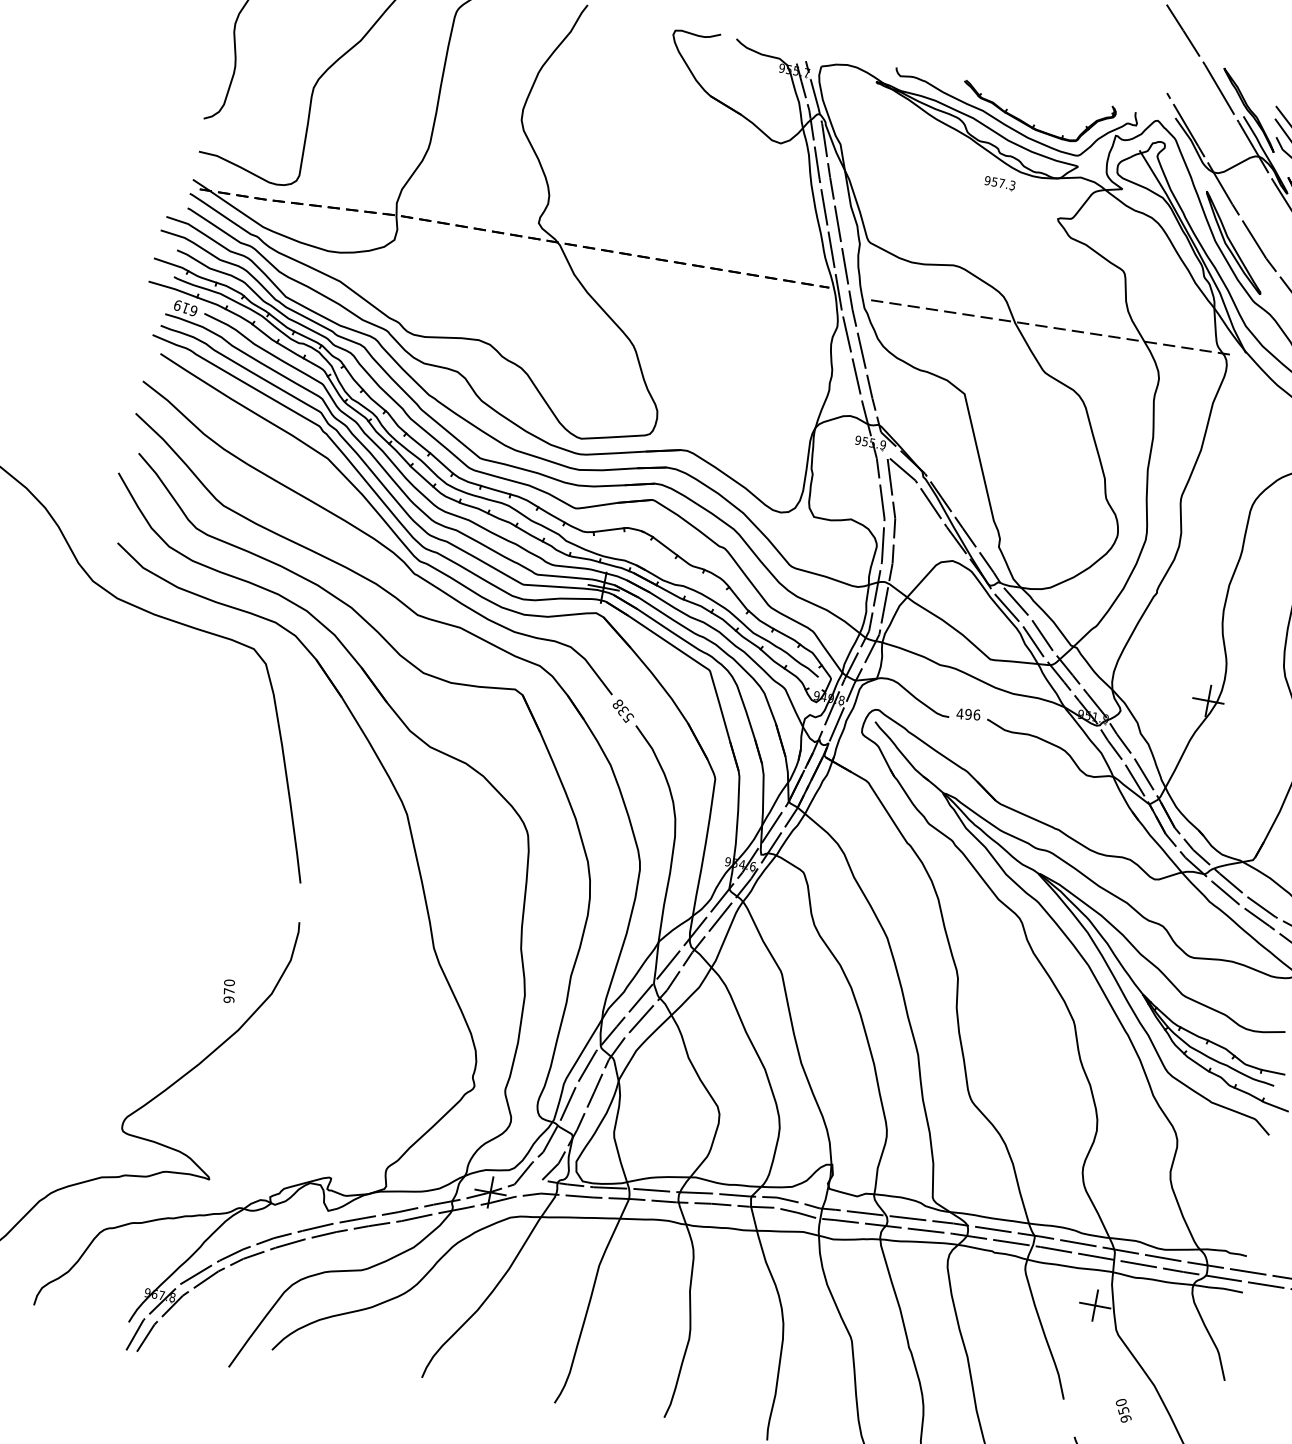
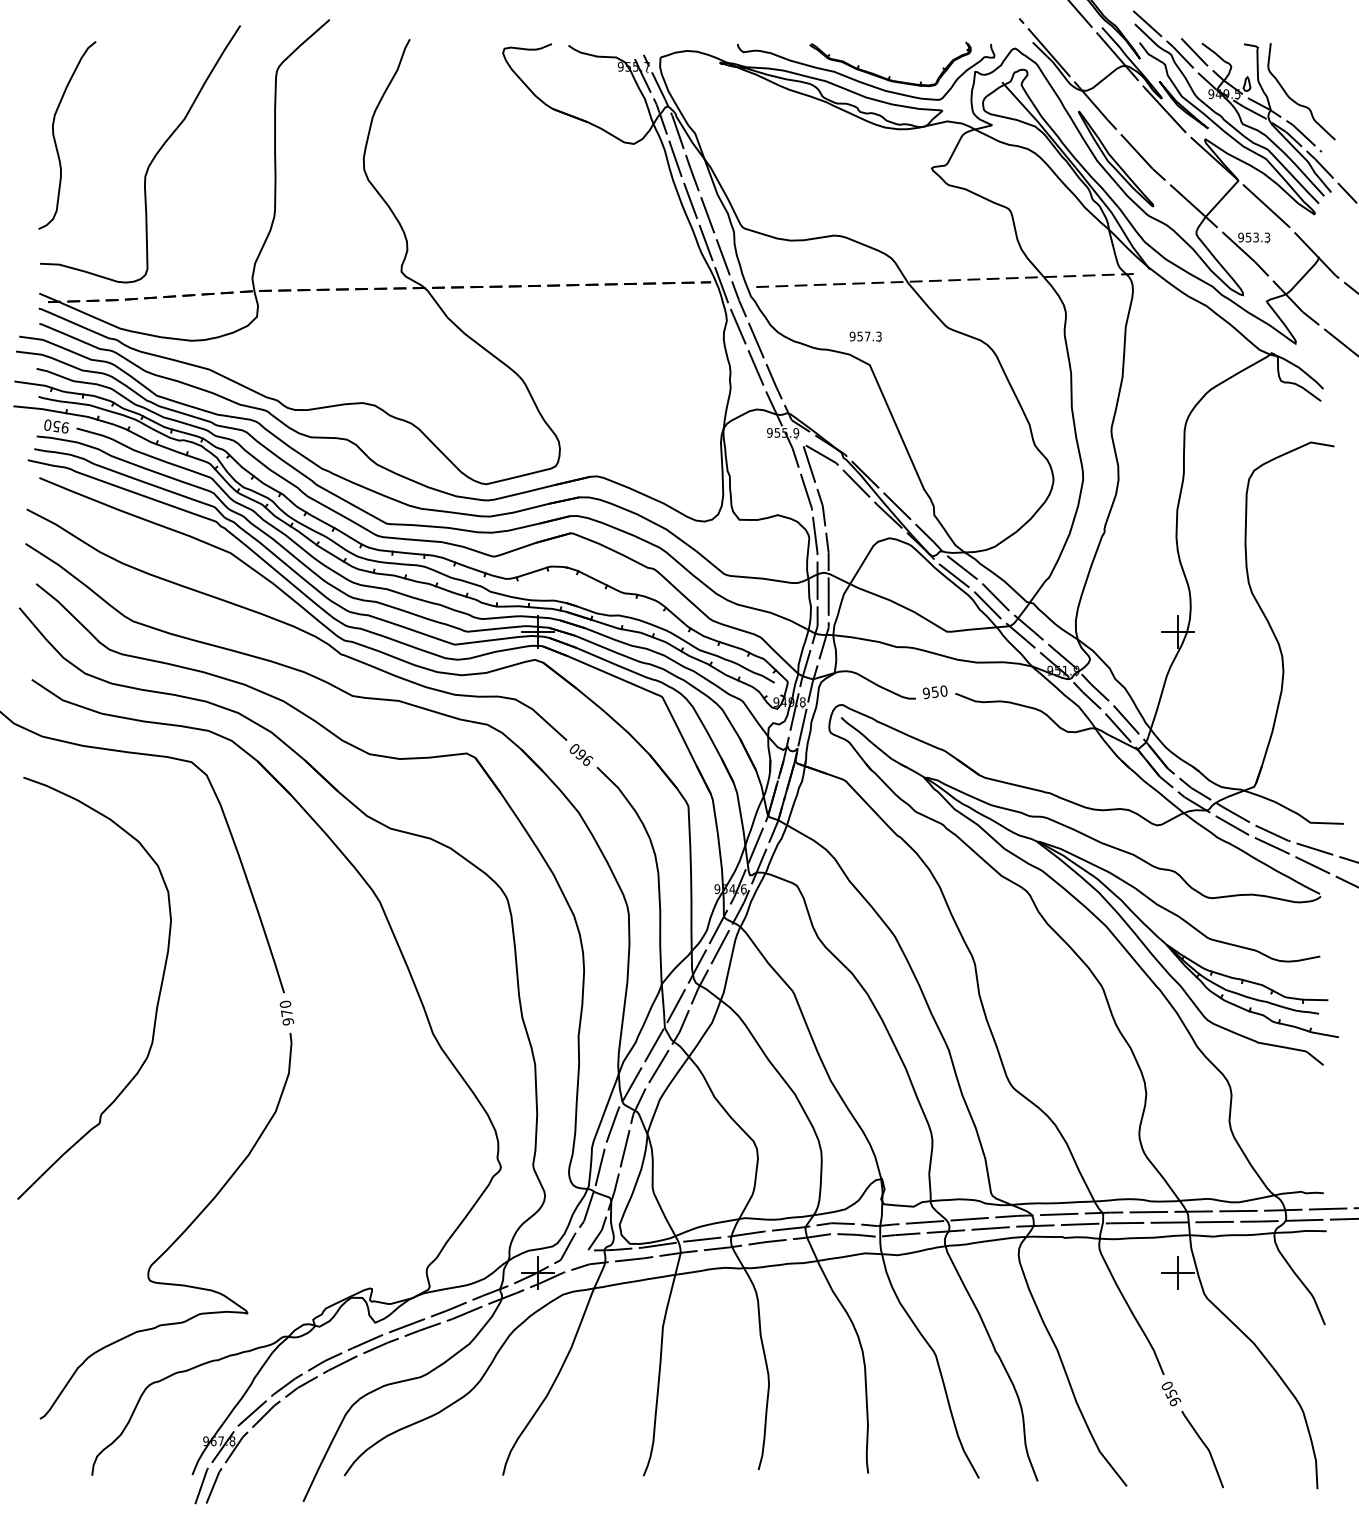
part: (999, 183) -> (865, 336), moved
text: (185, 308) -> (56, 426), 619 -> 950
text: (623, 710) -> (581, 754), 538 -> 960
text: (967, 714) -> (934, 692), 496 -> 950
curve: (179, 867) -> (157, 999), added
text: (229, 990) -> (286, 1012), moved
text: (1123, 1410) -> (1171, 1393), moved

